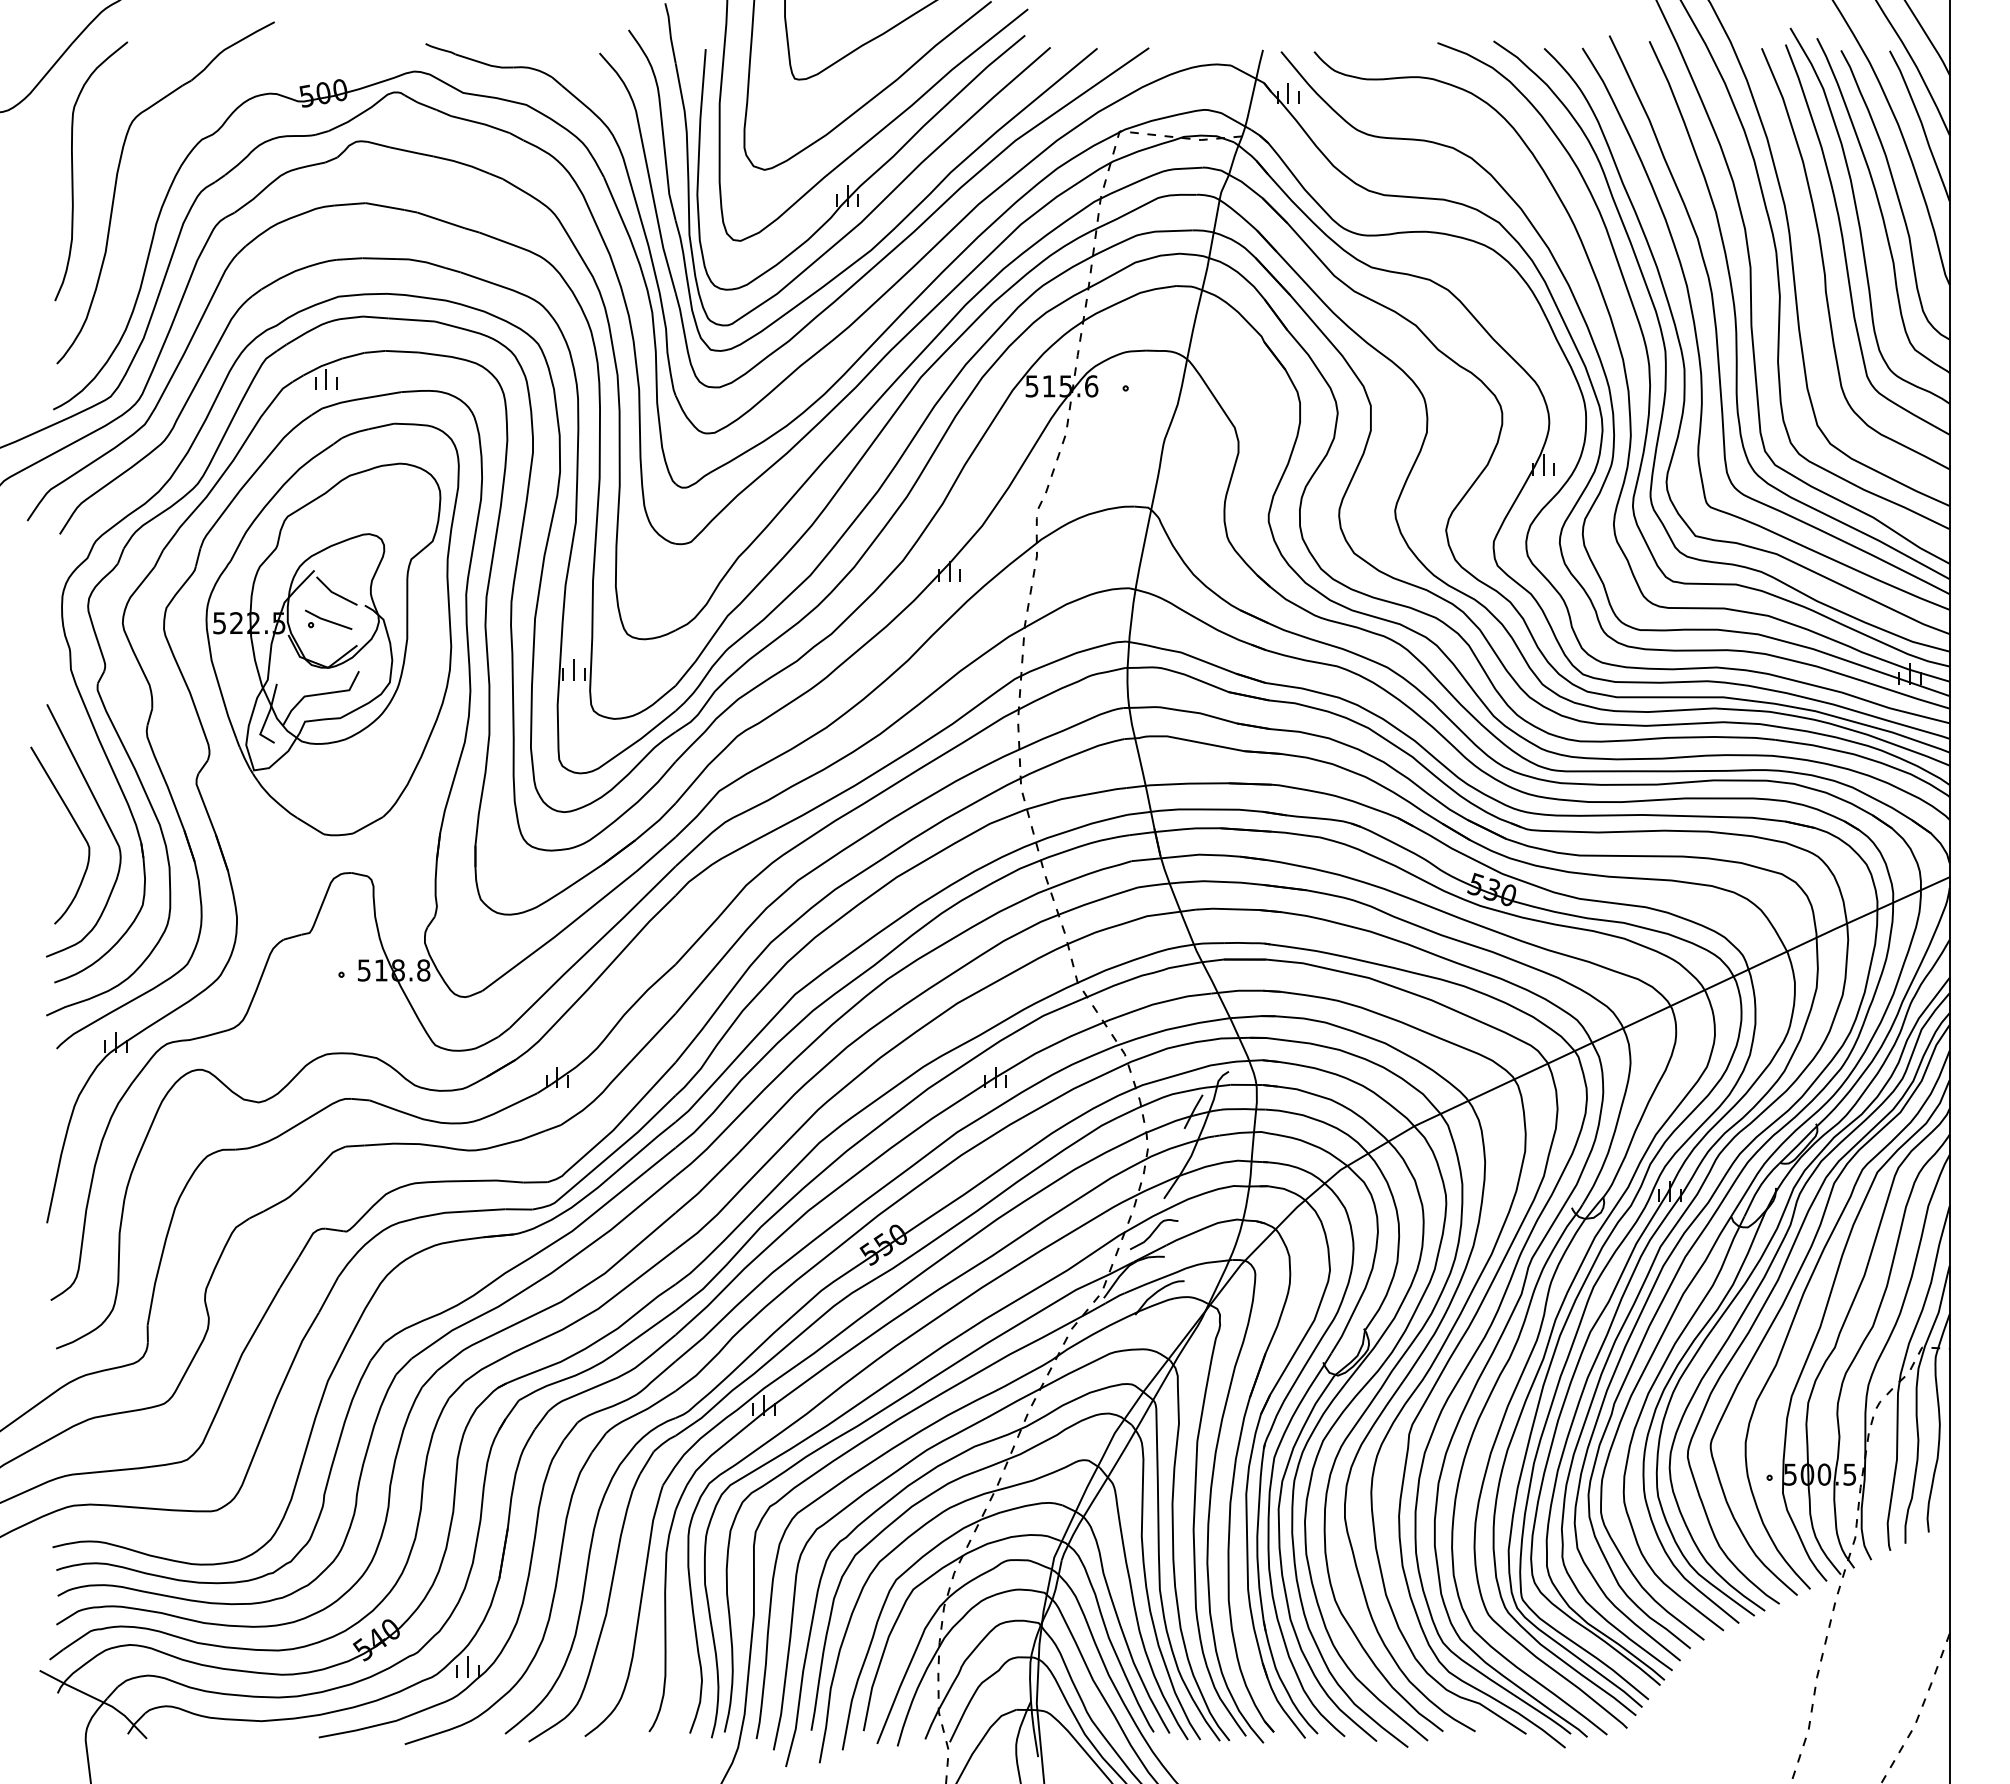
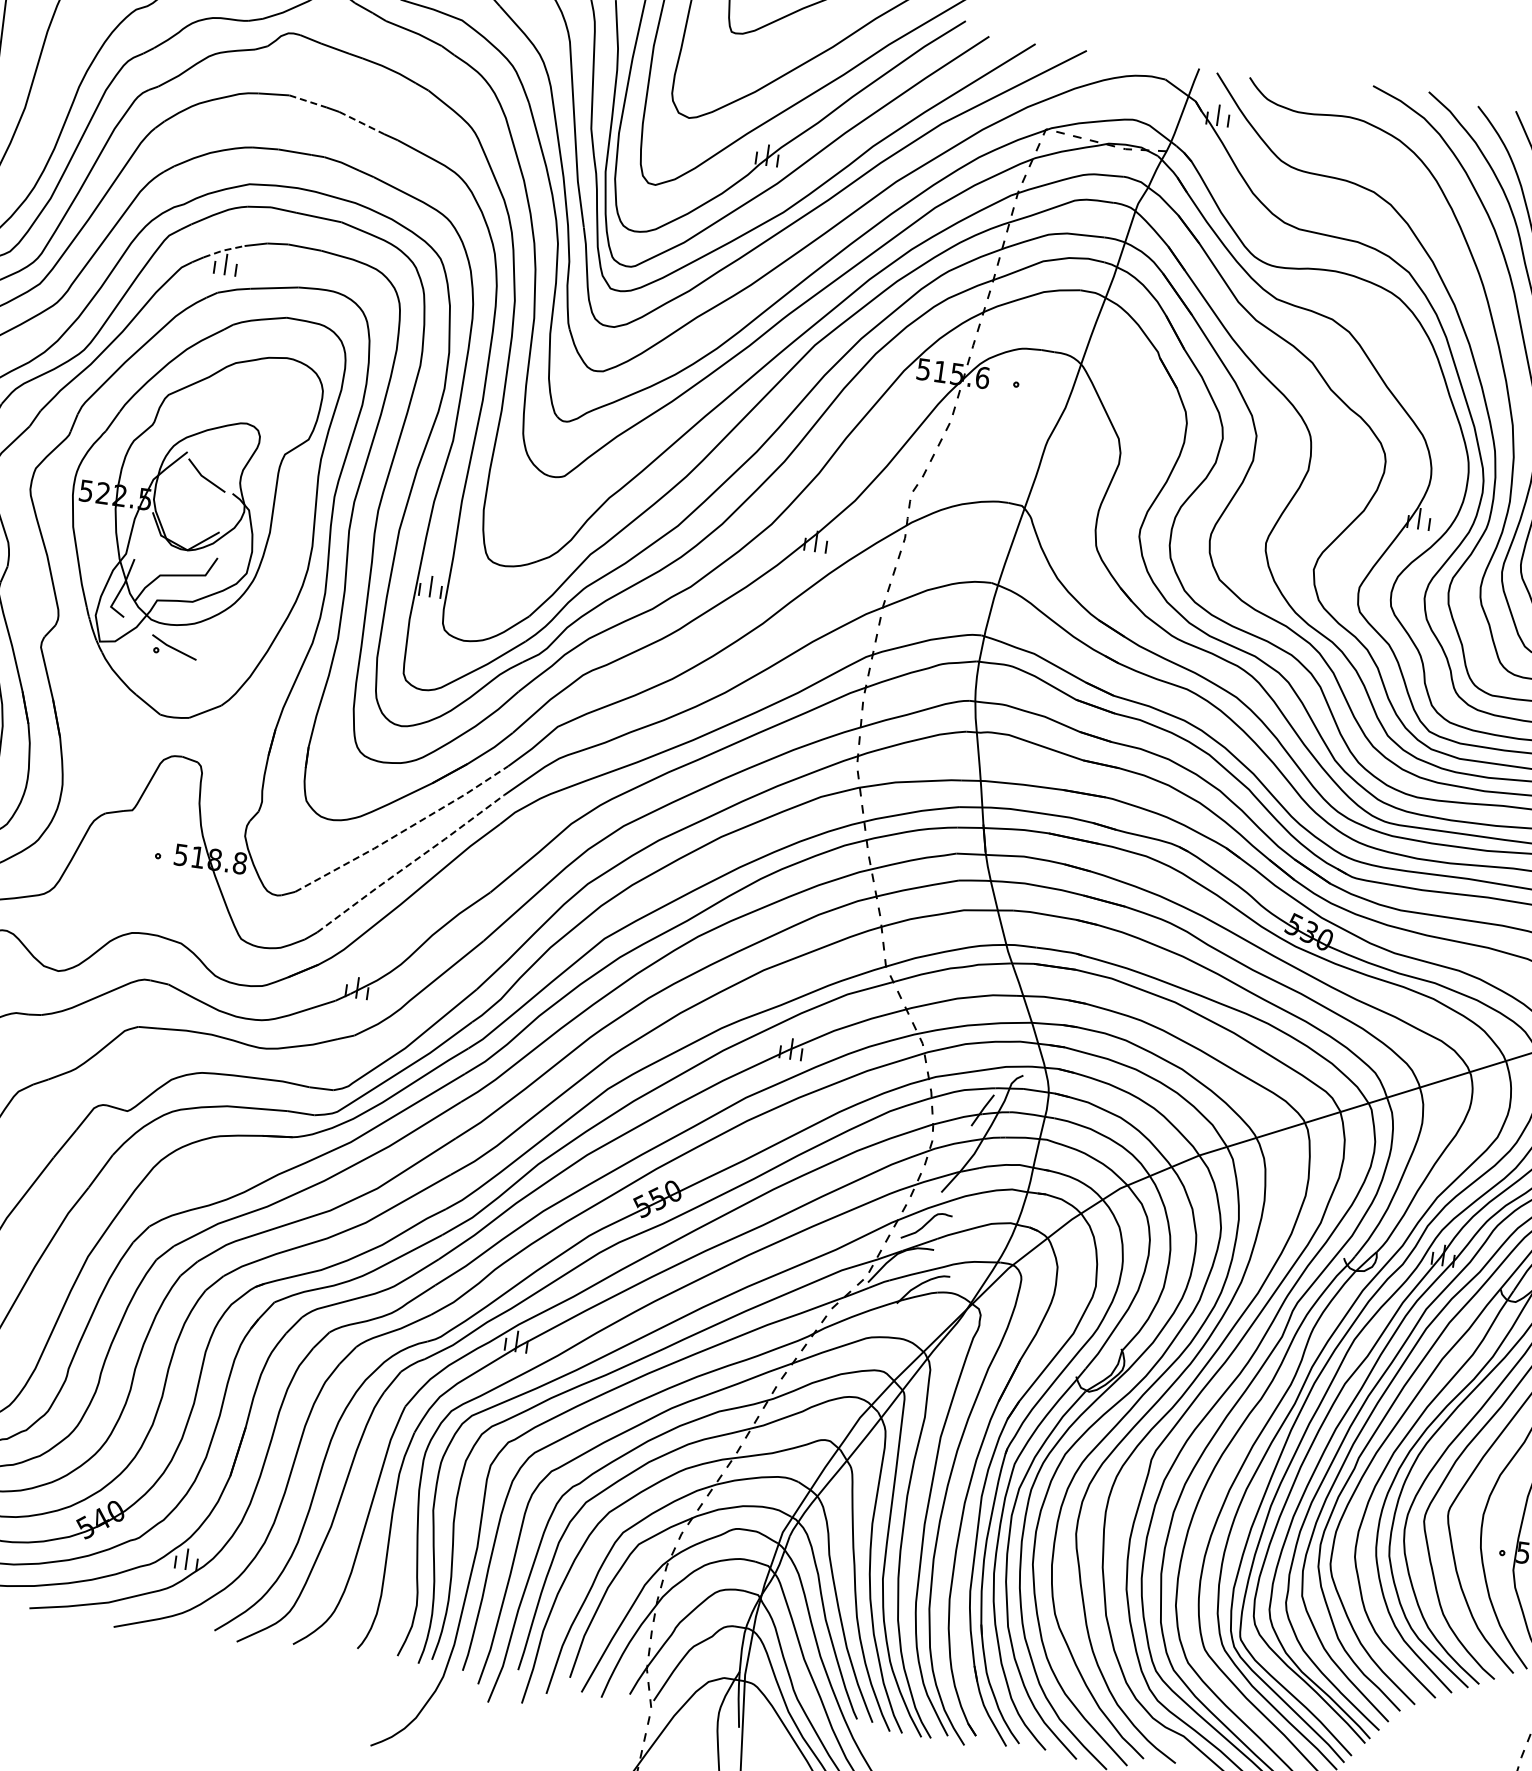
line: (385, 206) -> (308, 101), solid -> dashed
line: (441, 220) -> (362, 123), solid -> dashed
line: (322, 365) -> (224, 250), solid -> dashed
part: (328, 619) -> (174, 647), moved
line: (580, 916) -> (402, 831), solid -> dashed
line: (592, 947) -> (410, 864), solid -> dashed

